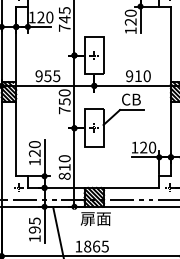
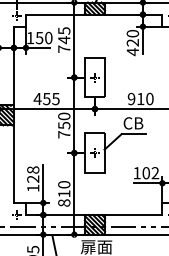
text: (40, 17) -> (39, 38), 120 -> 150
text: (130, 30) -> (132, 51), 120 -> 420
text: (39, 76) -> (38, 99), 955 -> 455
text: (34, 144) -> (32, 169), 120 -> 128
text: (148, 147) -> (151, 173), 120 -> 102

